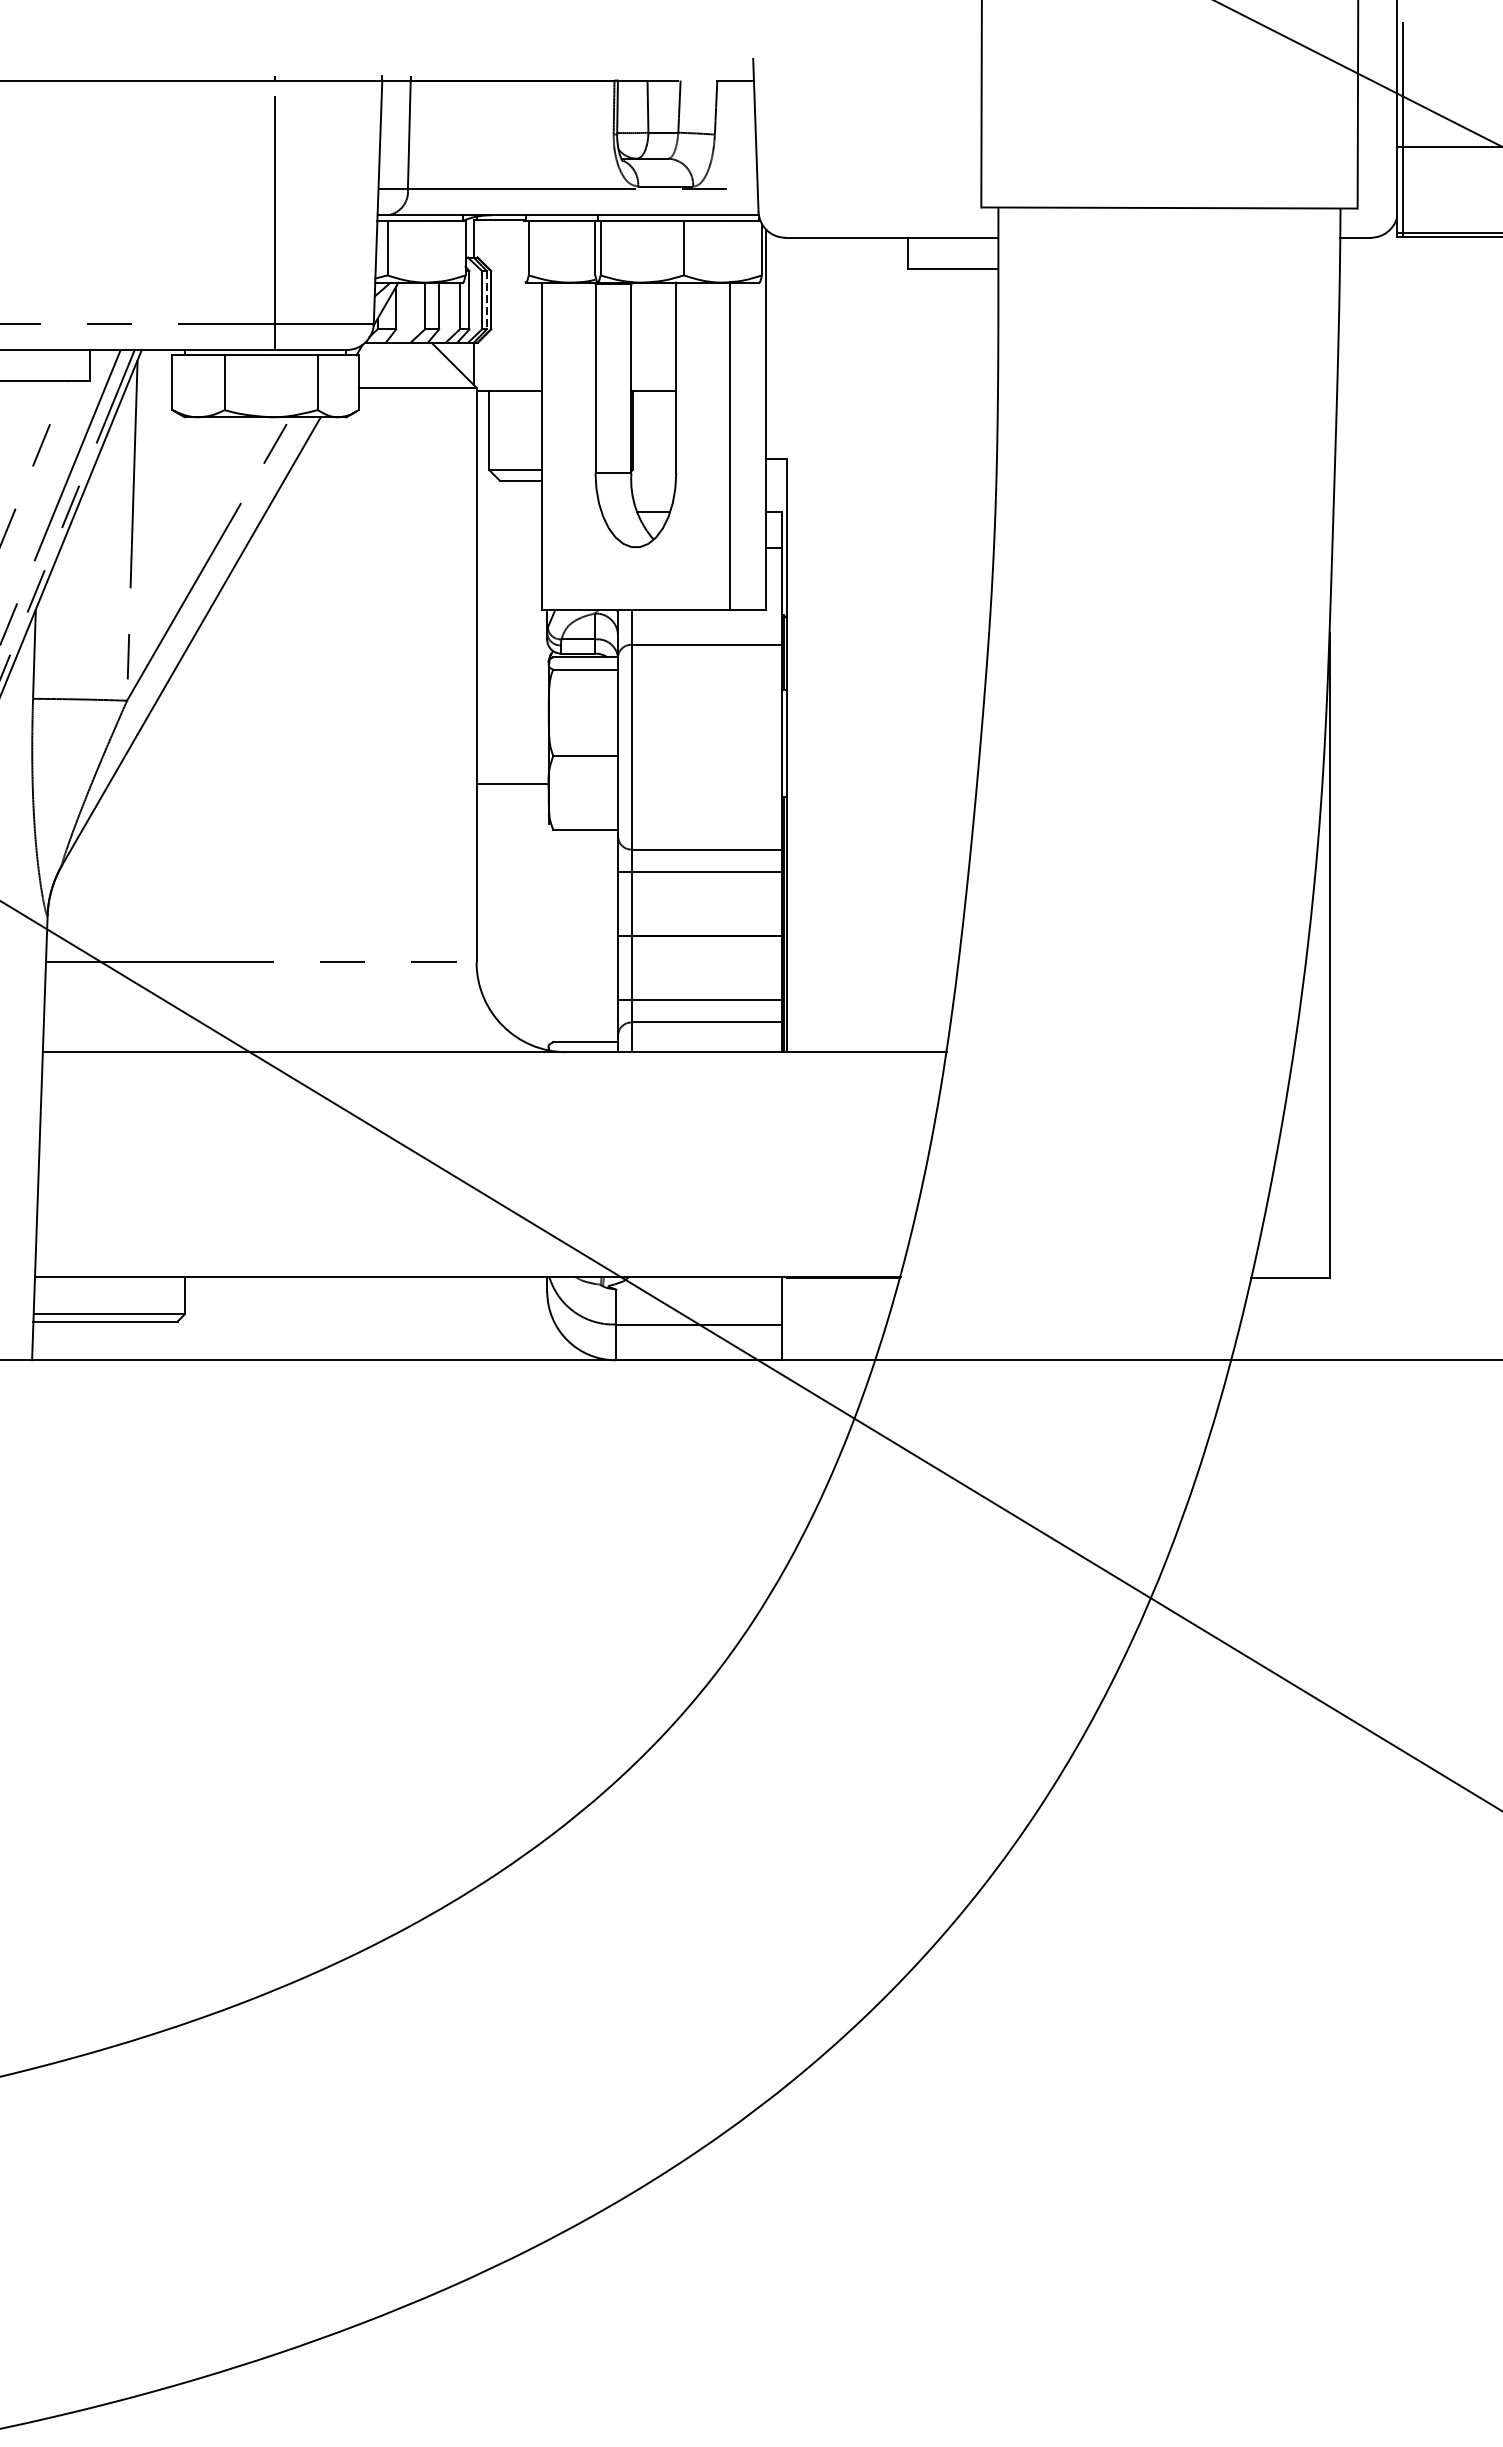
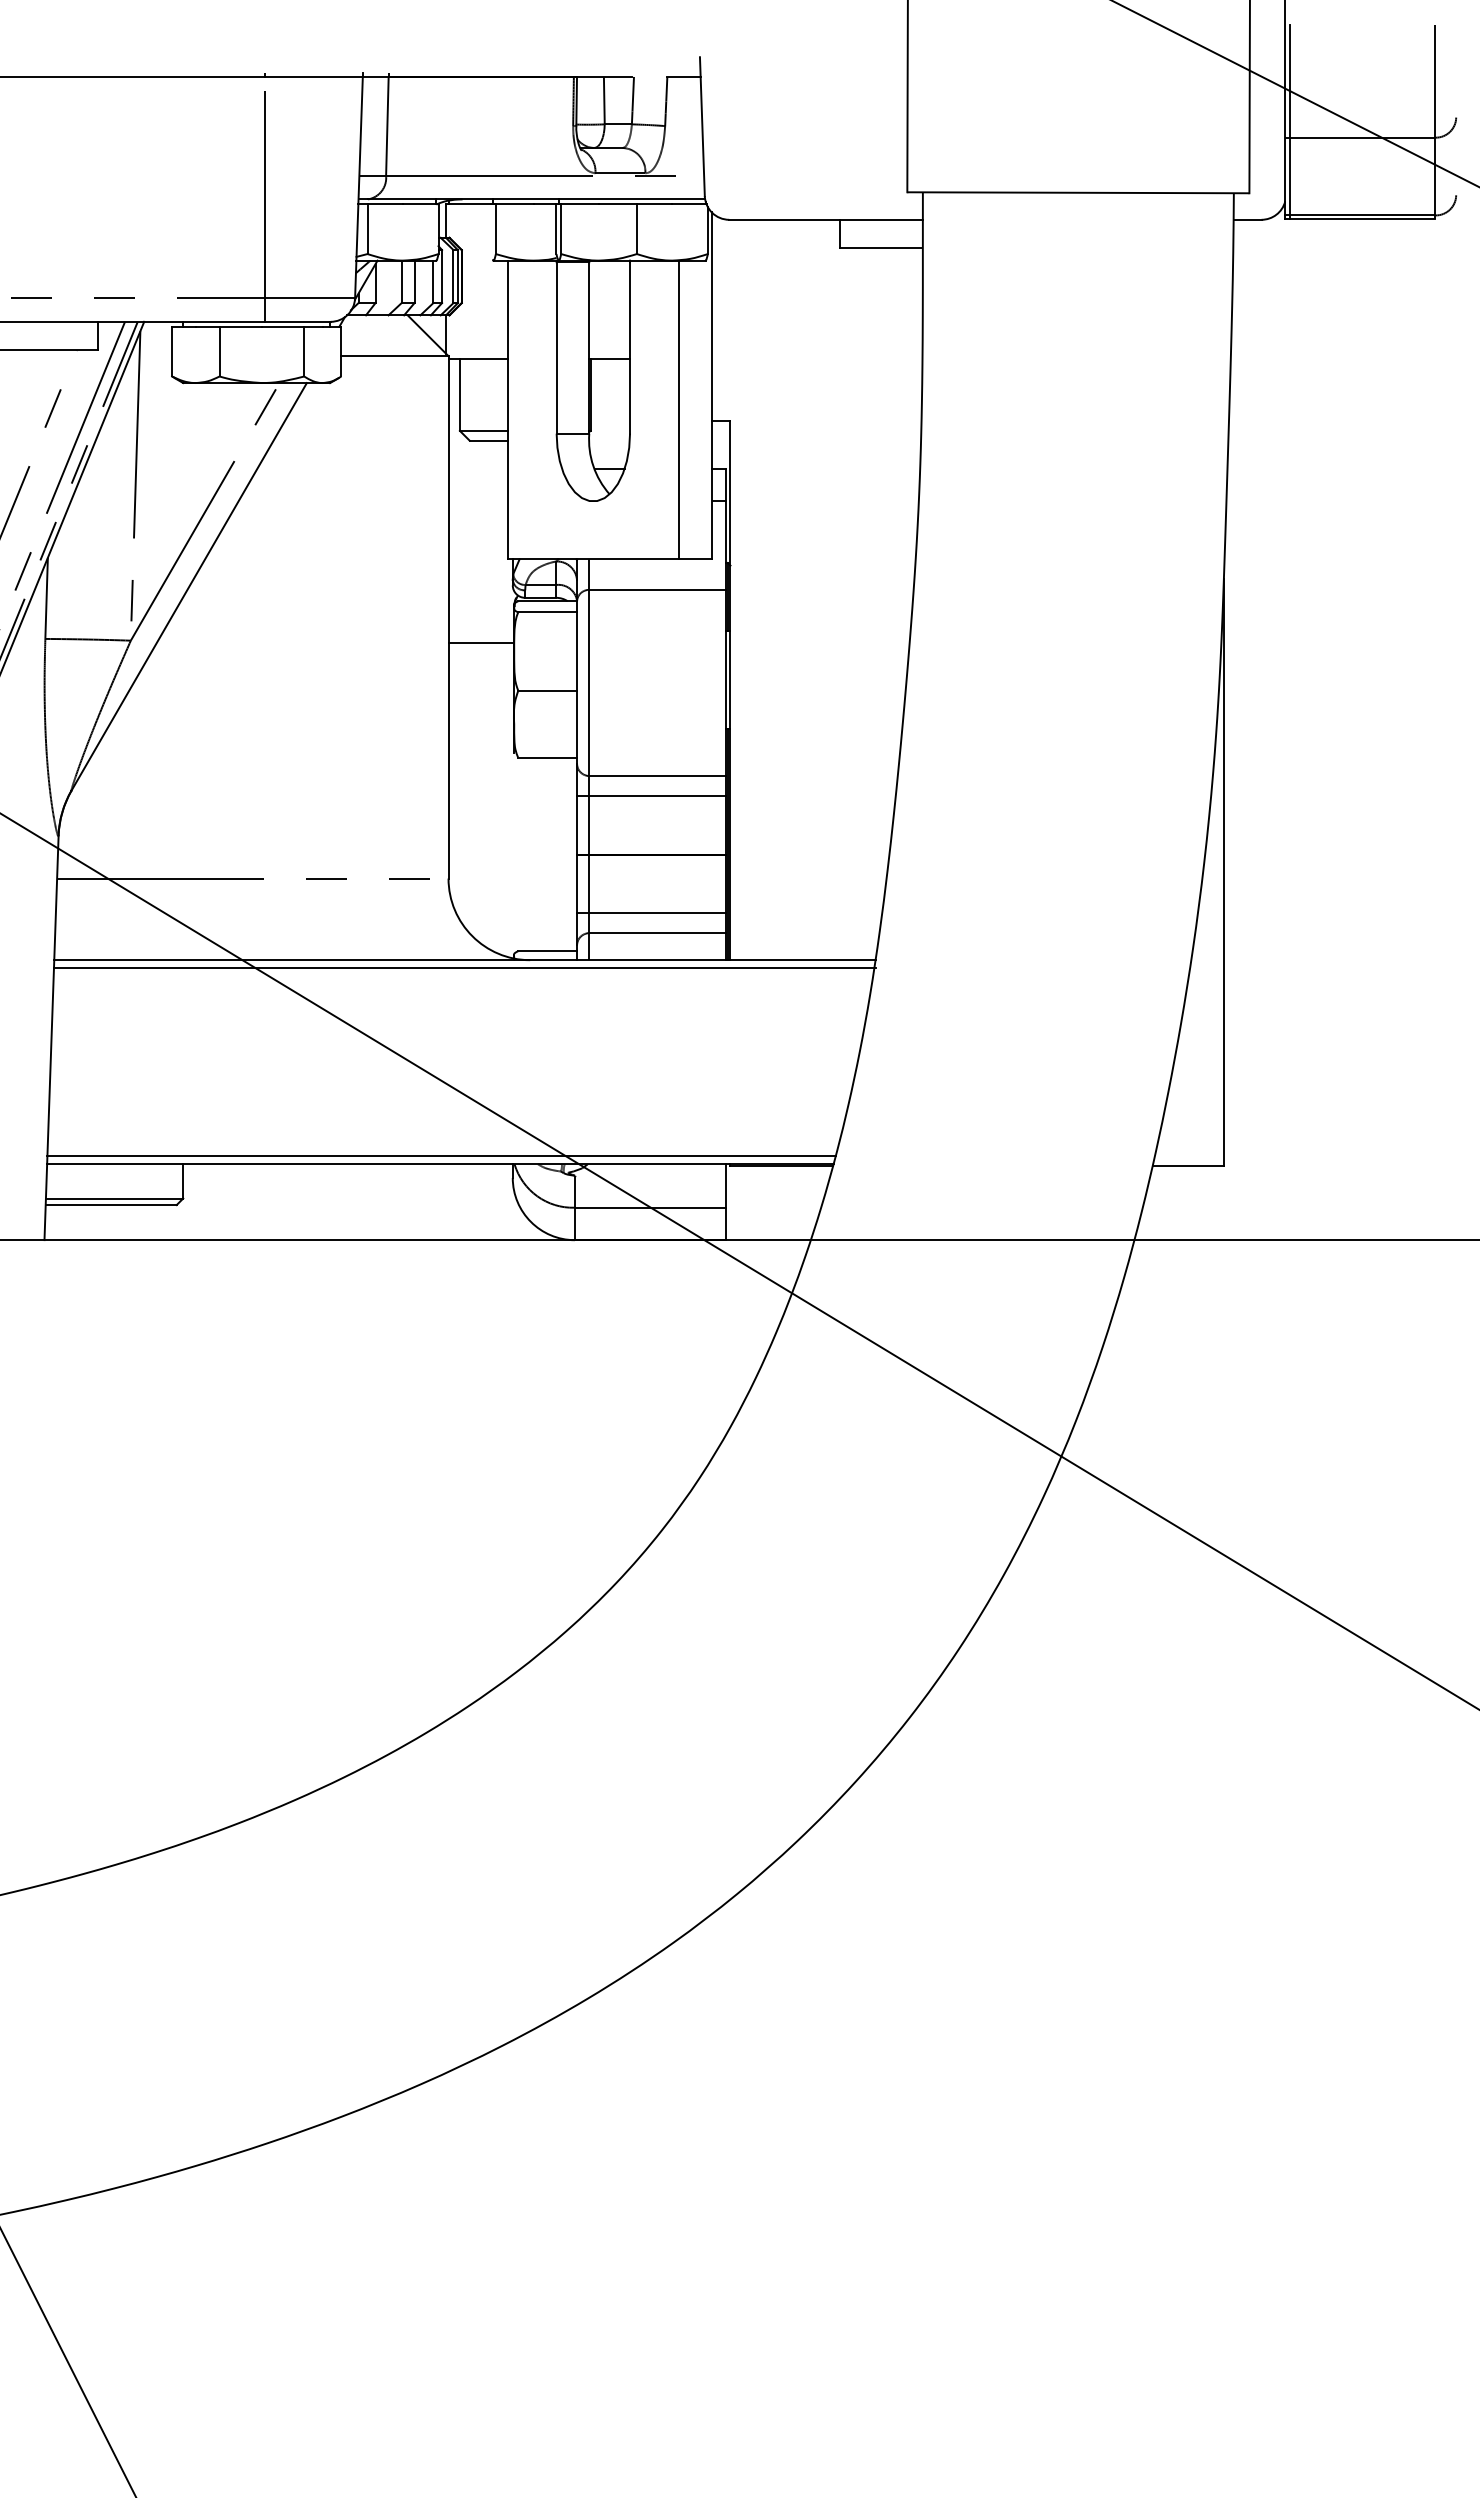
line: (486, 300) -> (457, 276), dashed -> solid
line: (512, 784) -> (481, 643), moved
line: (494, 1061) -> (464, 968), added
line: (468, 1268) -> (441, 1156), added

